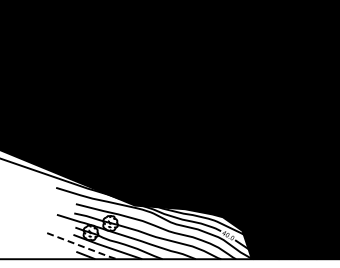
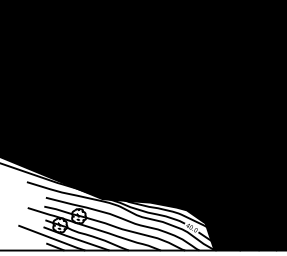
line: (82, 246) -> (52, 238), dashed -> solid

